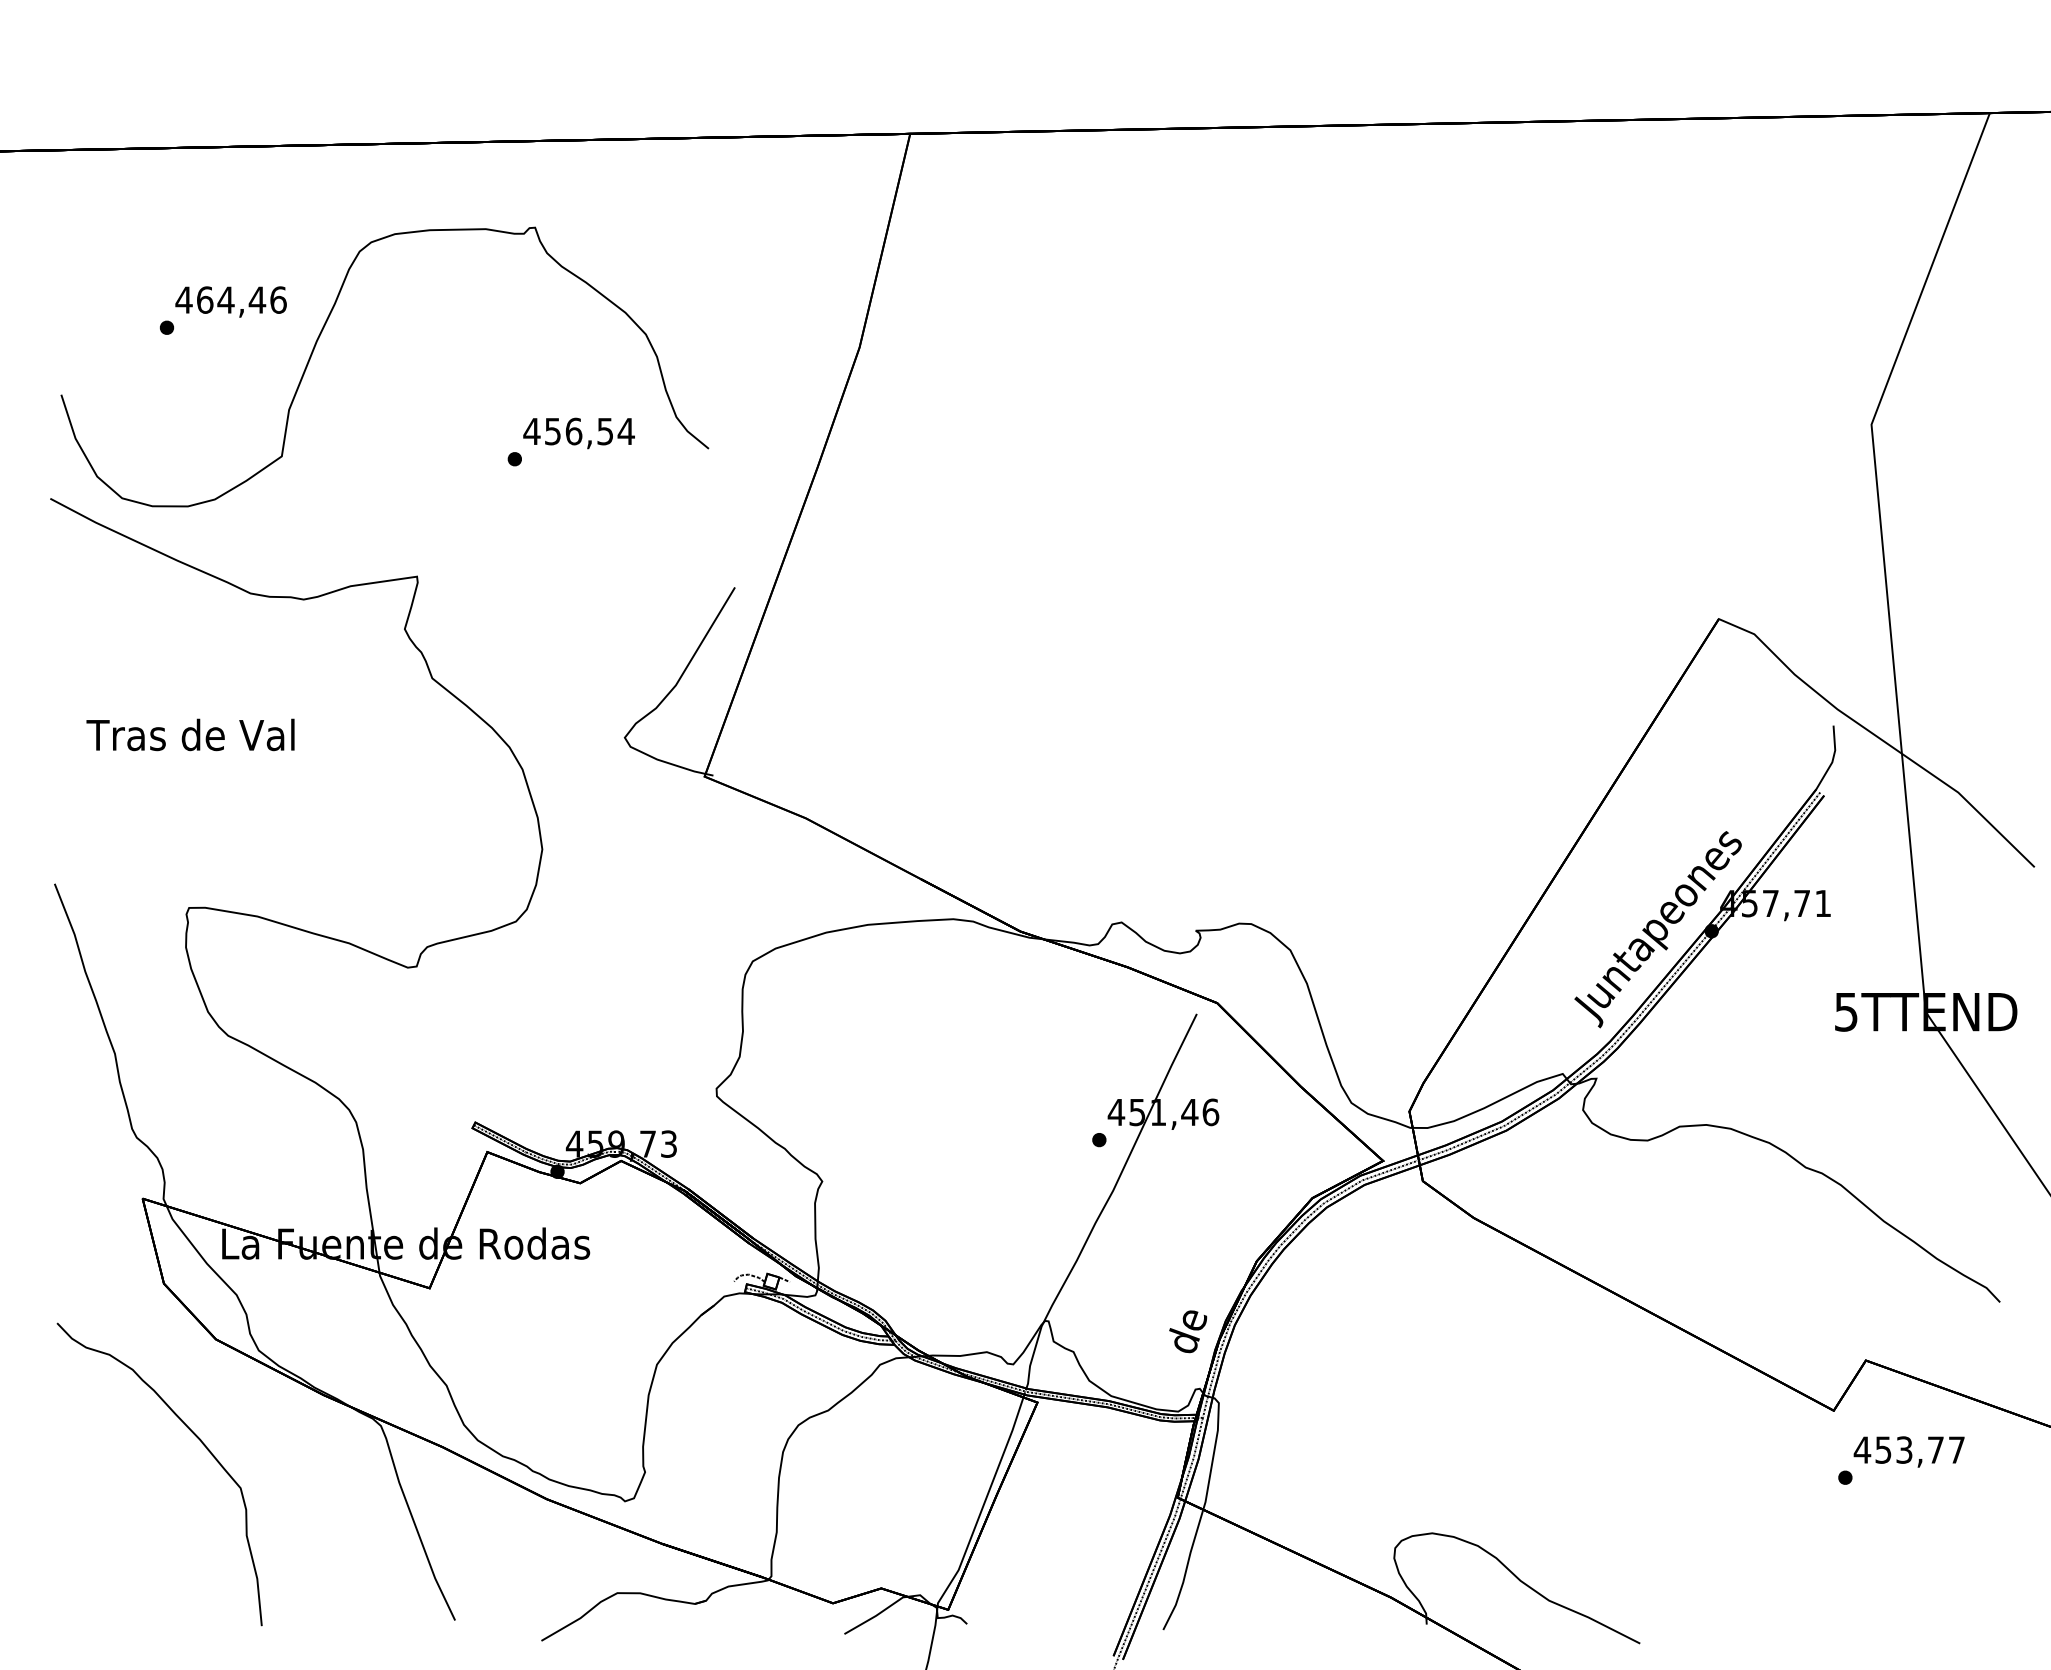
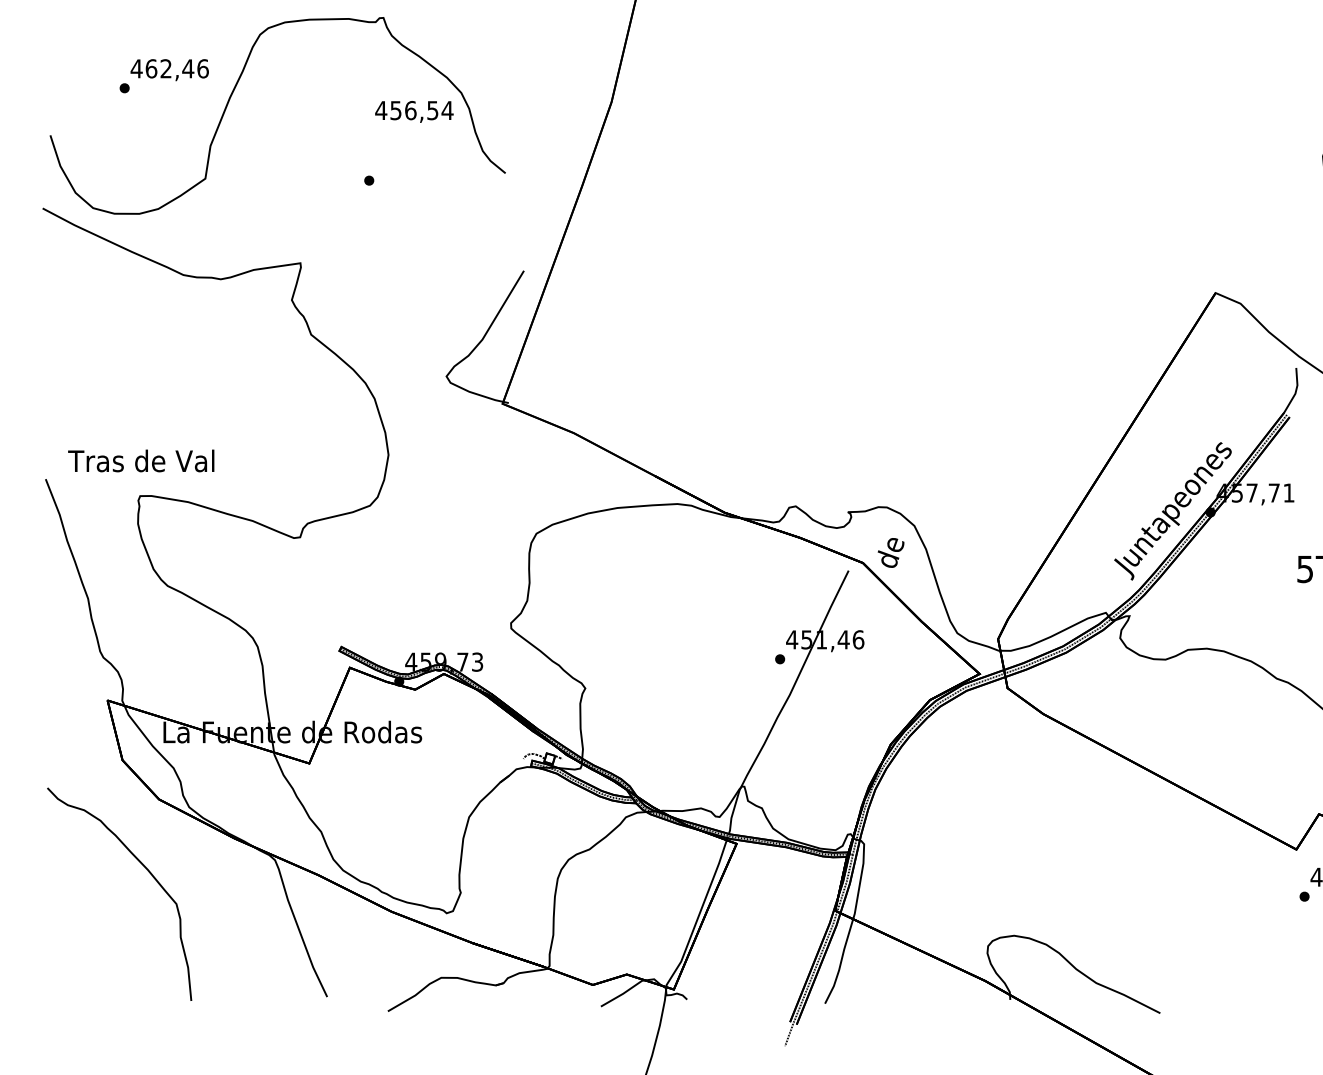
text: (225, 299) -> (165, 68), 464,46 -> 462,46
text: (578, 433) -> (413, 111), moved
text: (190, 734) -> (141, 460), moved
text: (1188, 1331) -> (891, 552), moved

